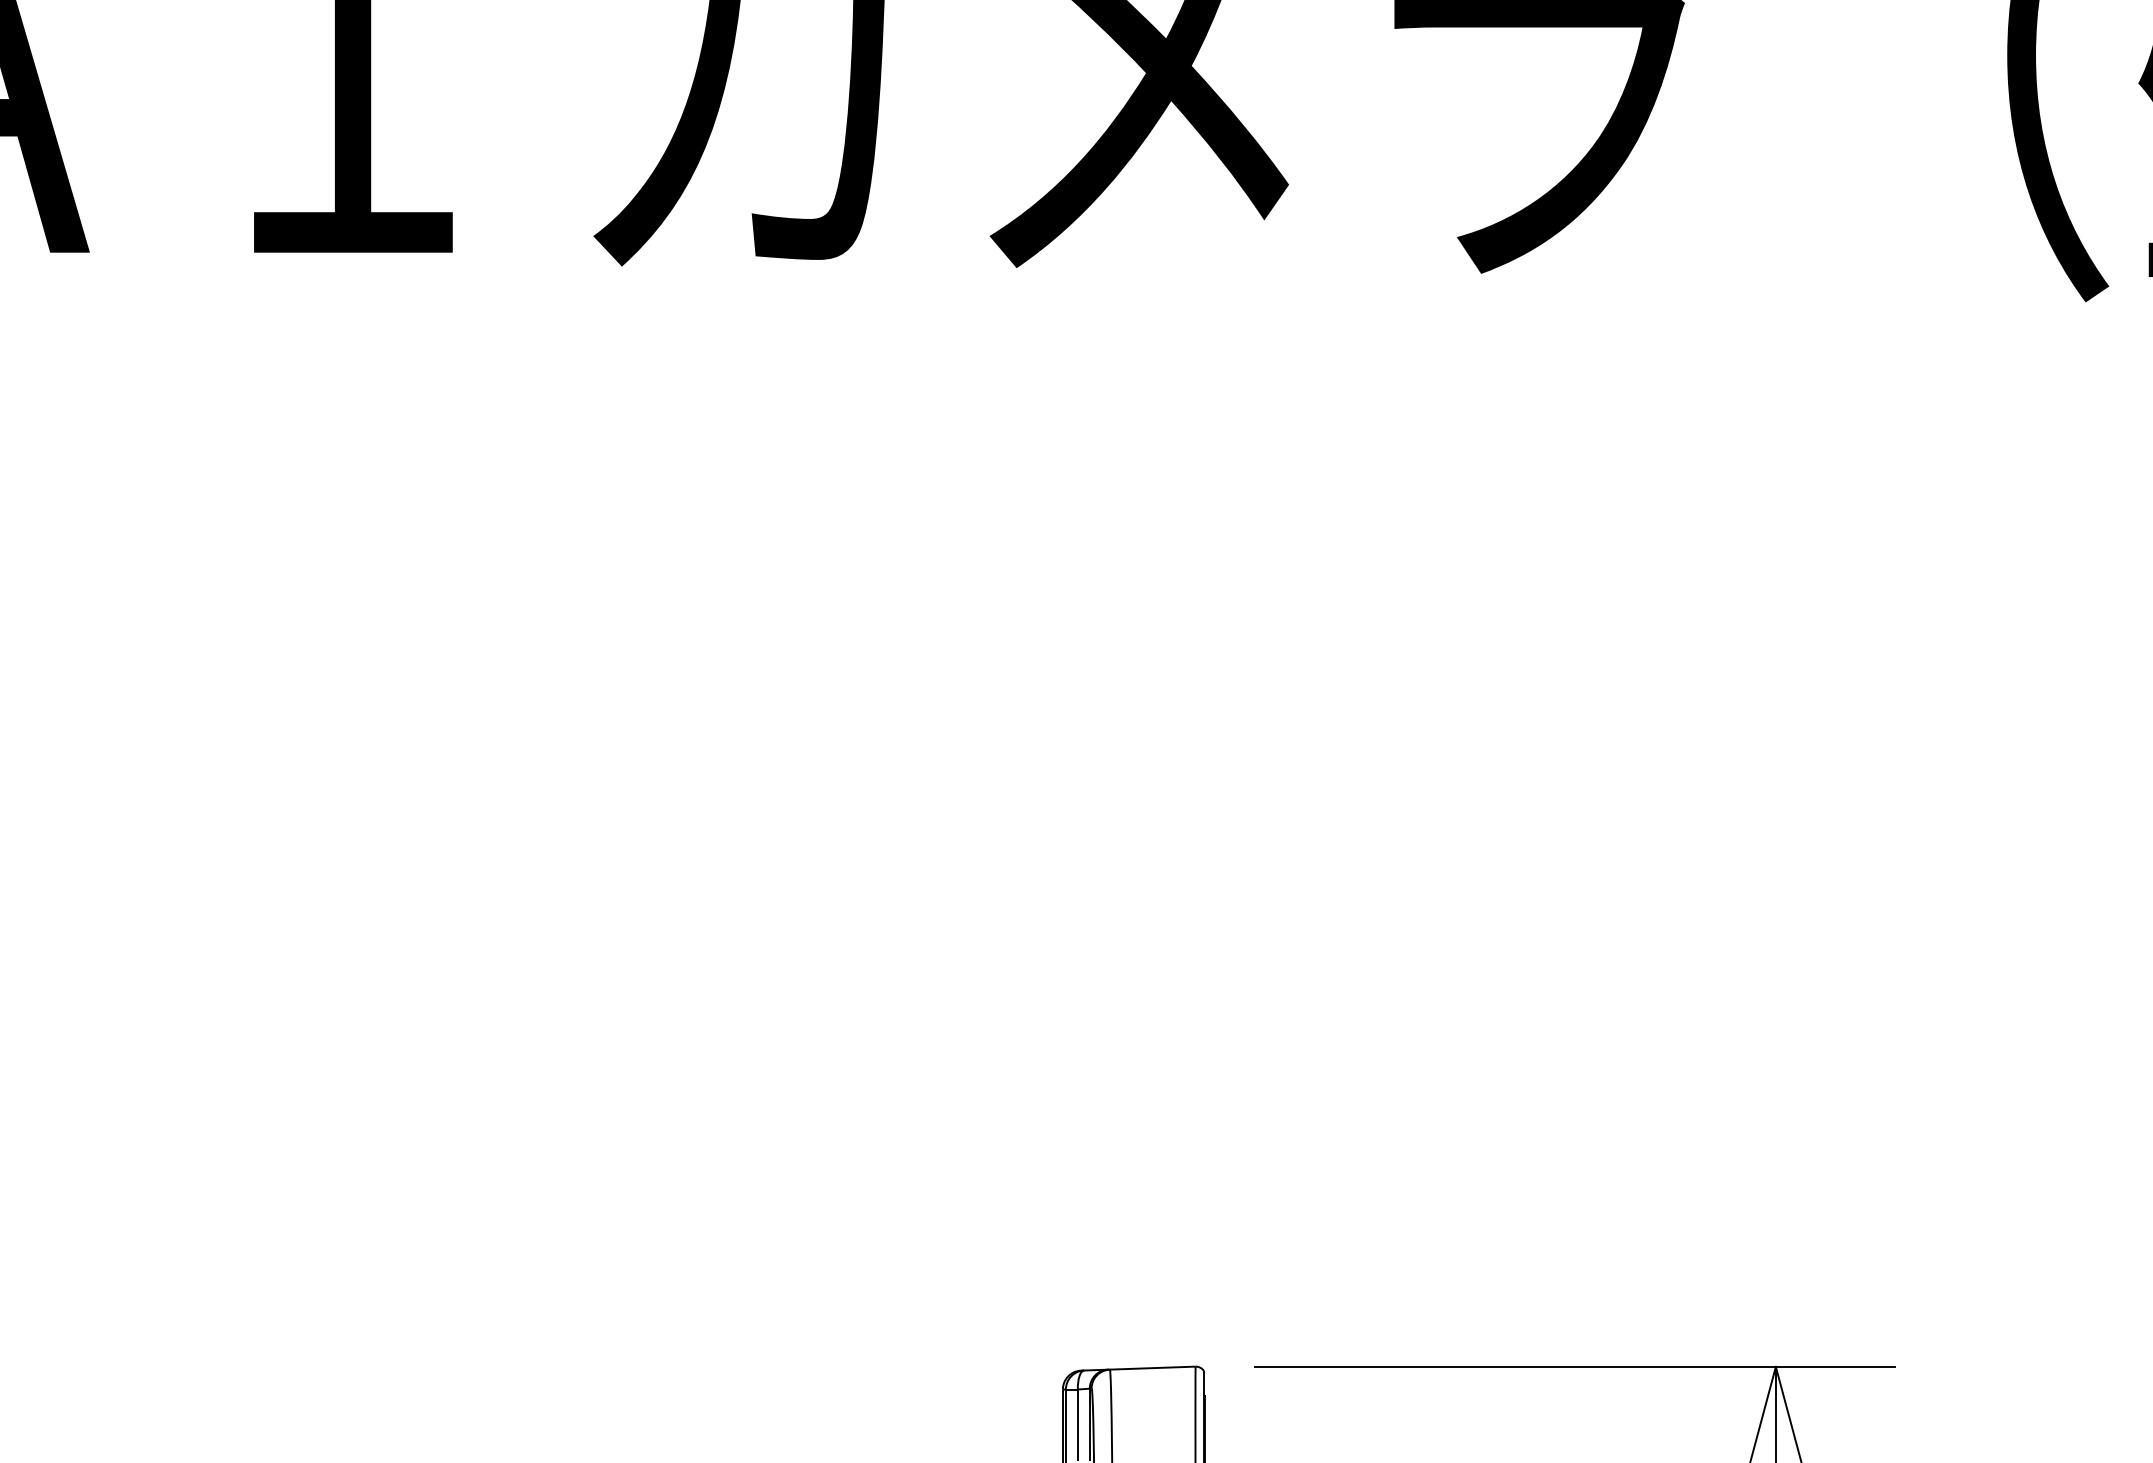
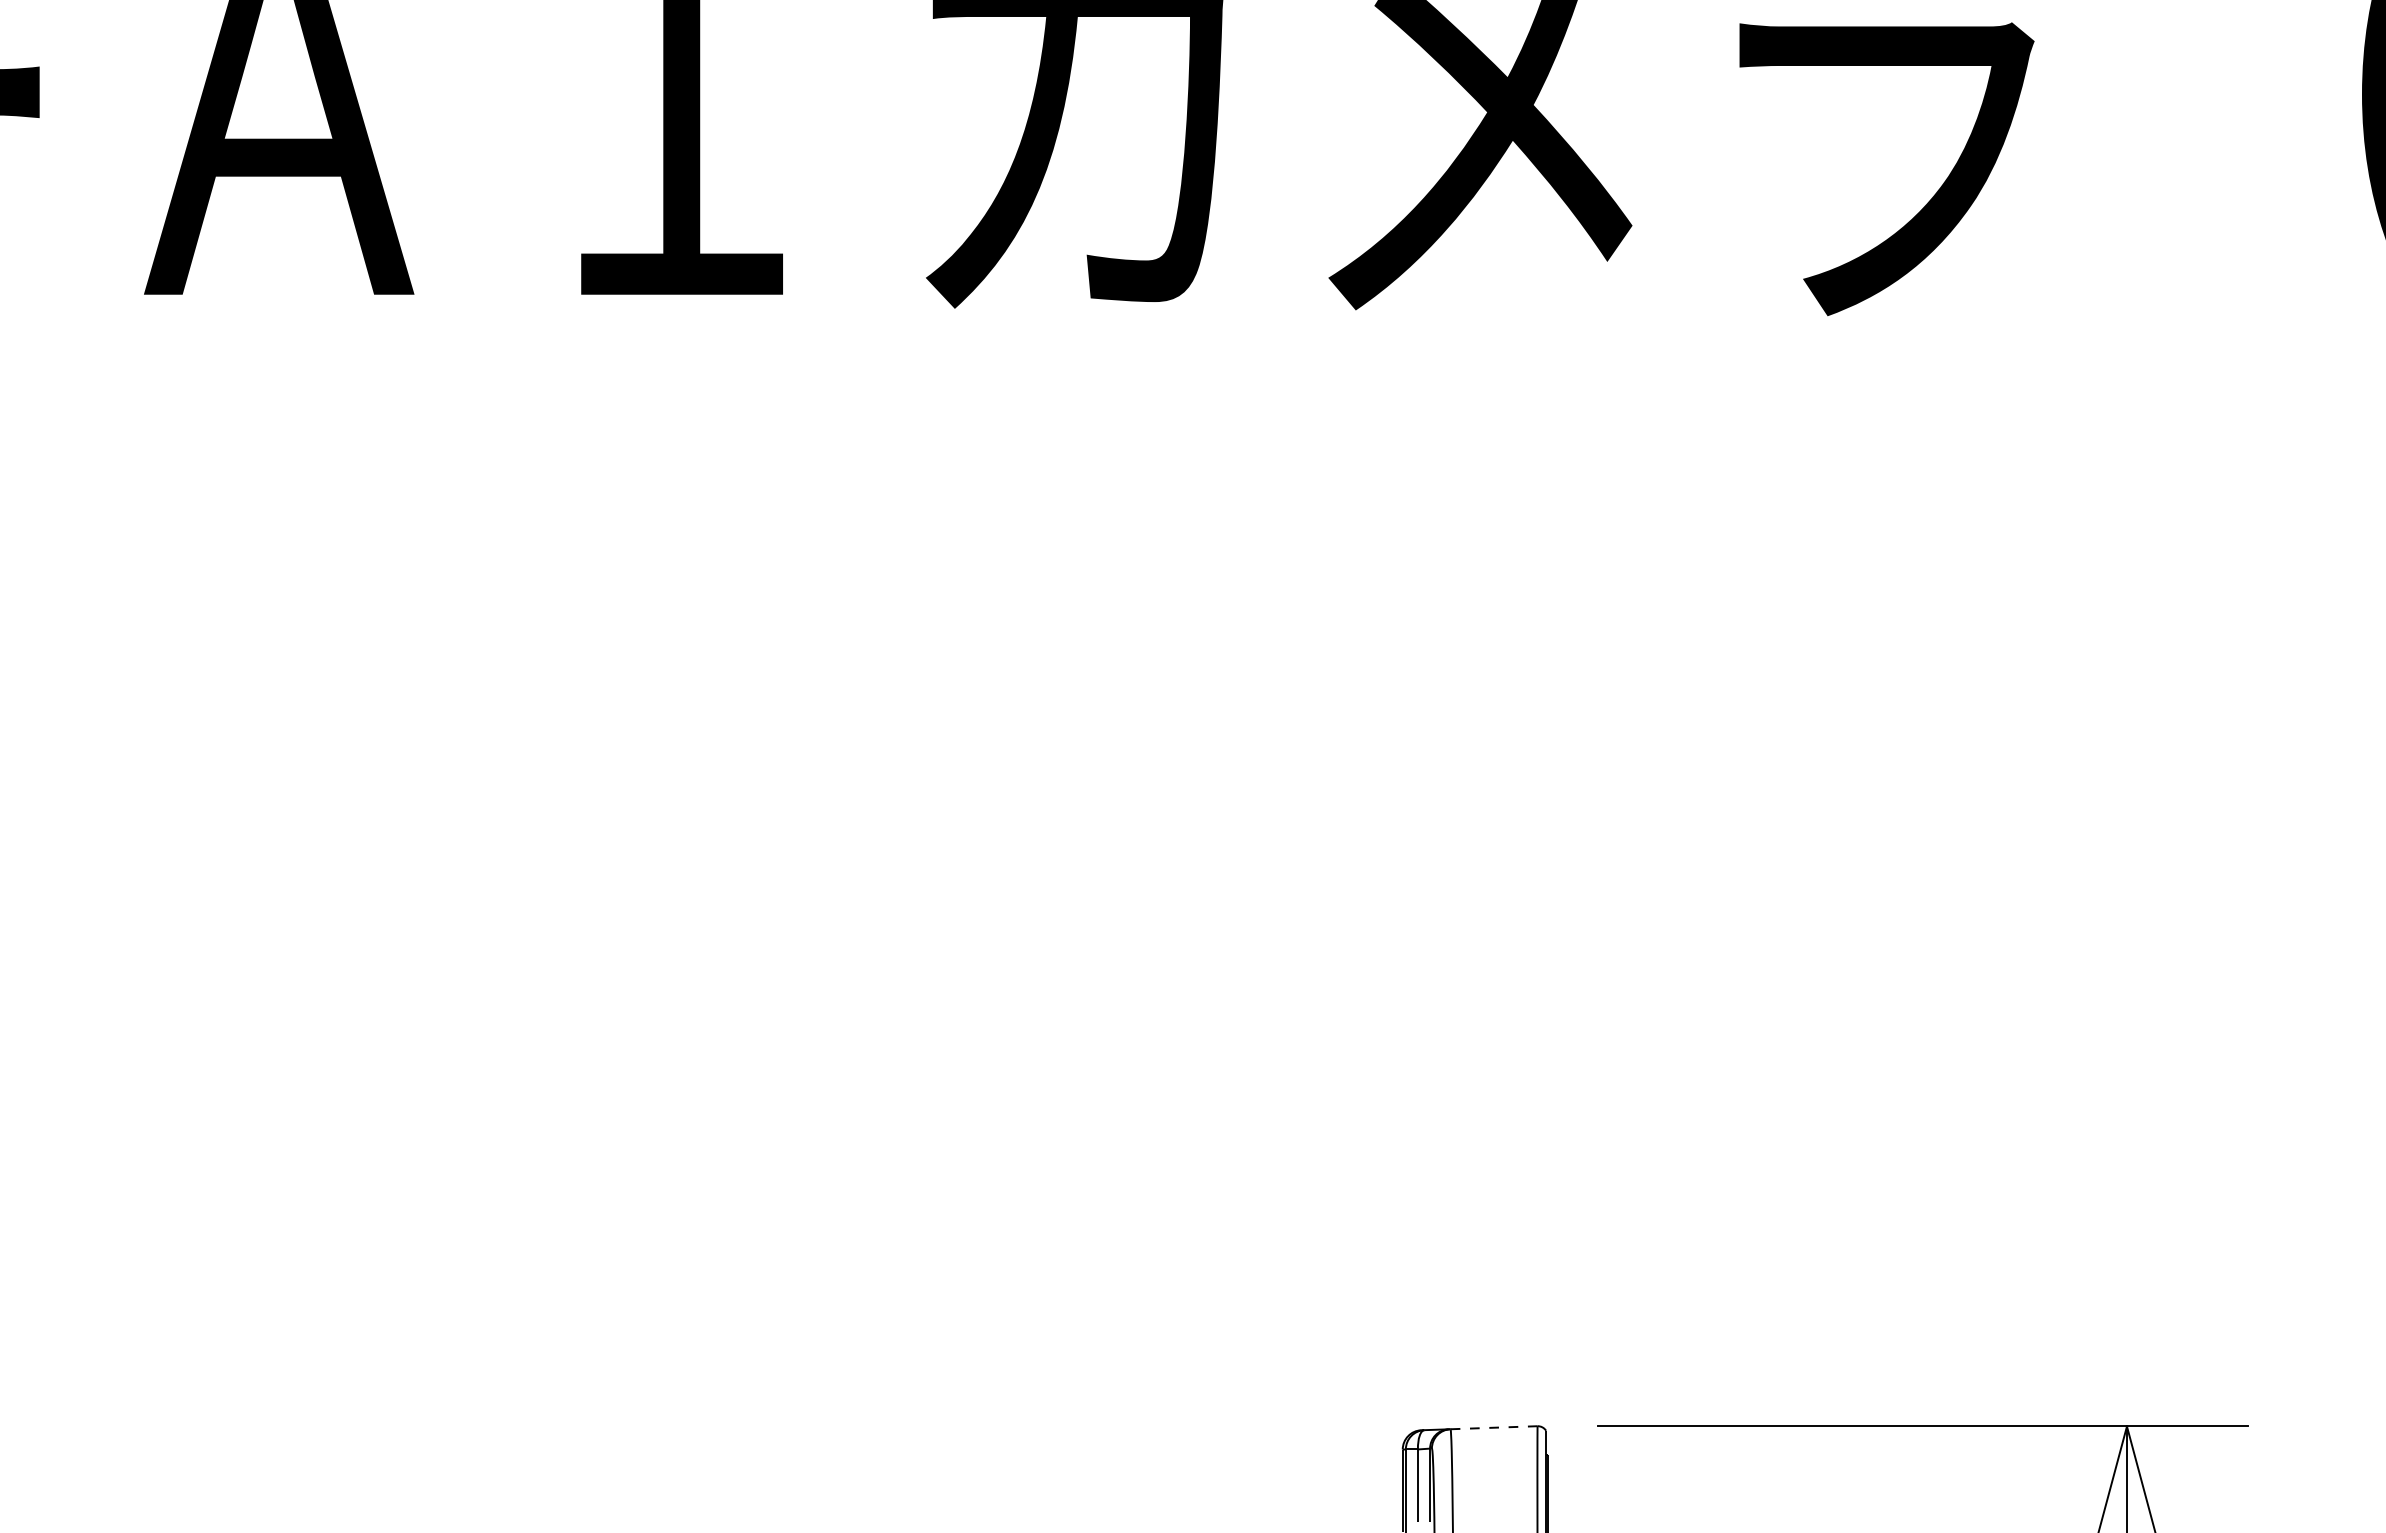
line: (1153, 1367) -> (1494, 1427), solid -> dashed

